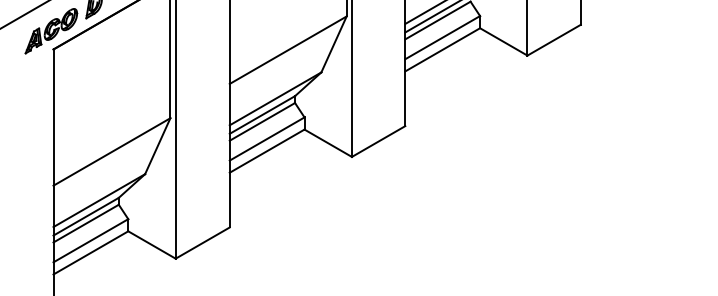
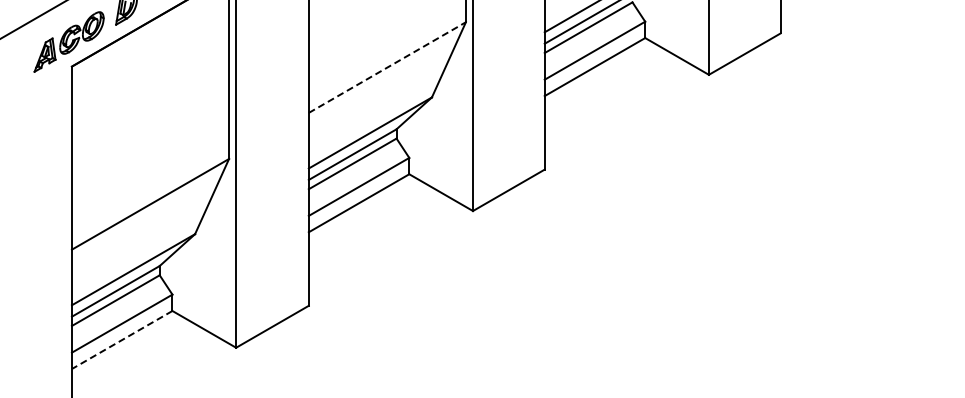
line: (288, 50) -> (387, 67), solid -> dashed
line: (90, 253) -> (121, 340), solid -> dashed

